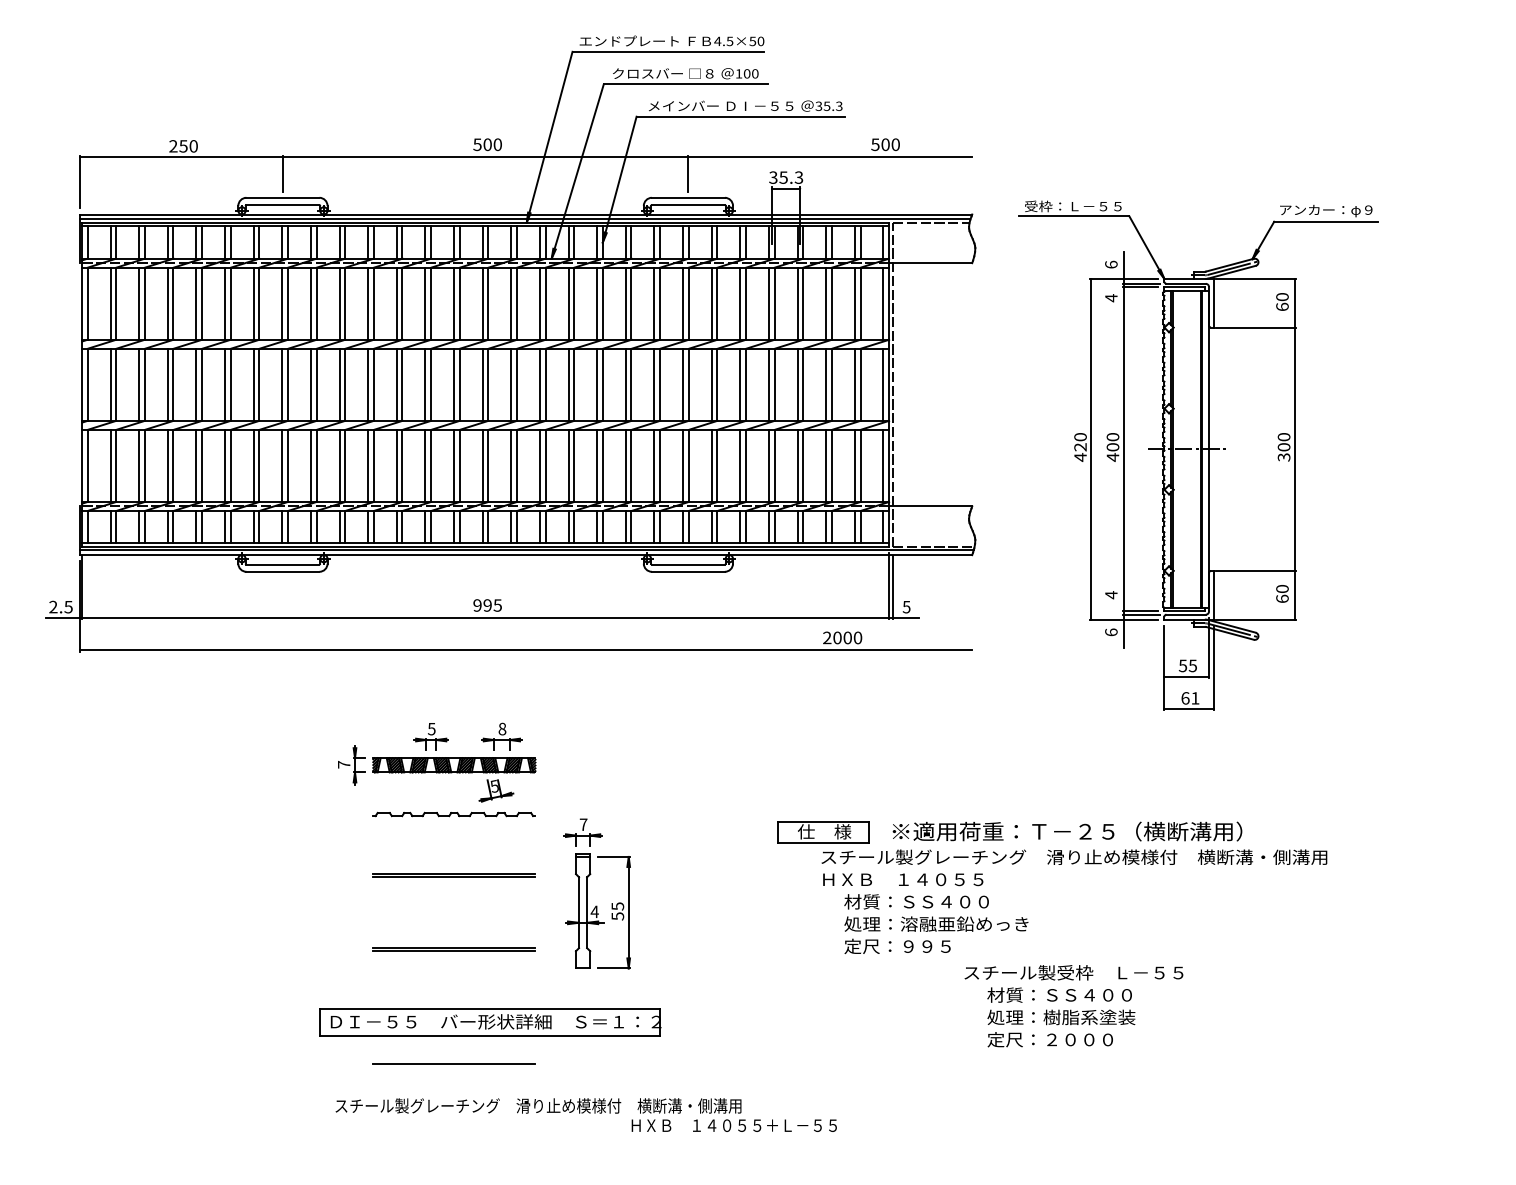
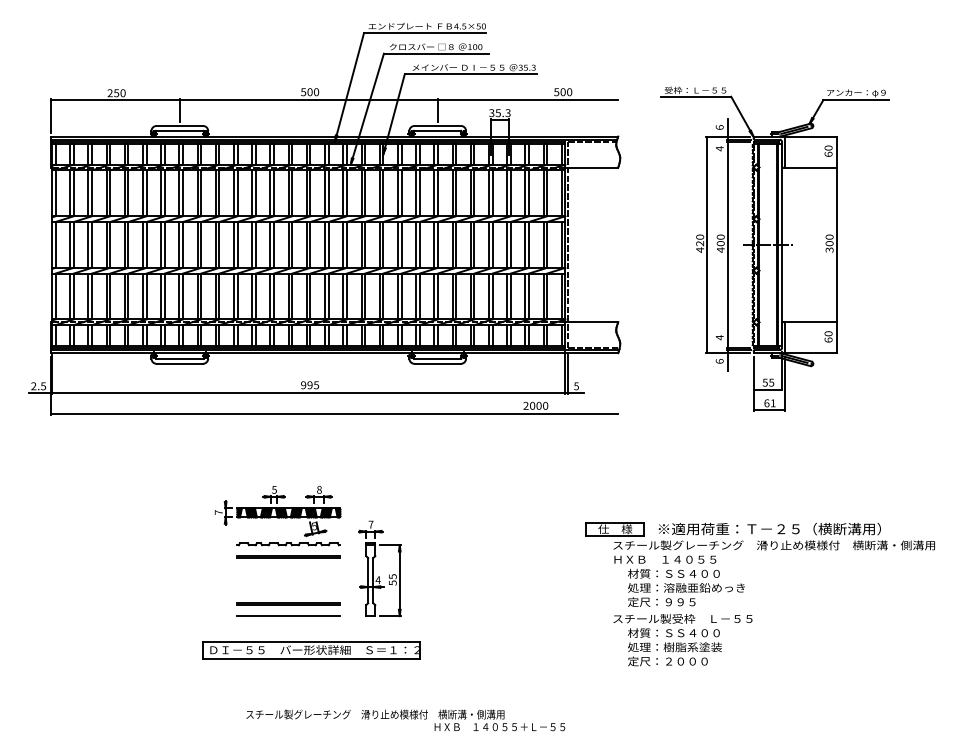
part: (1197, 454) -> (774, 248), moved
part: (436, 770) -> (277, 516), moved
part: (1054, 865) -> (761, 550), moved
line: (453, 1063) -> (288, 615), moved
text: (585, 1115) -> (405, 720), moved

